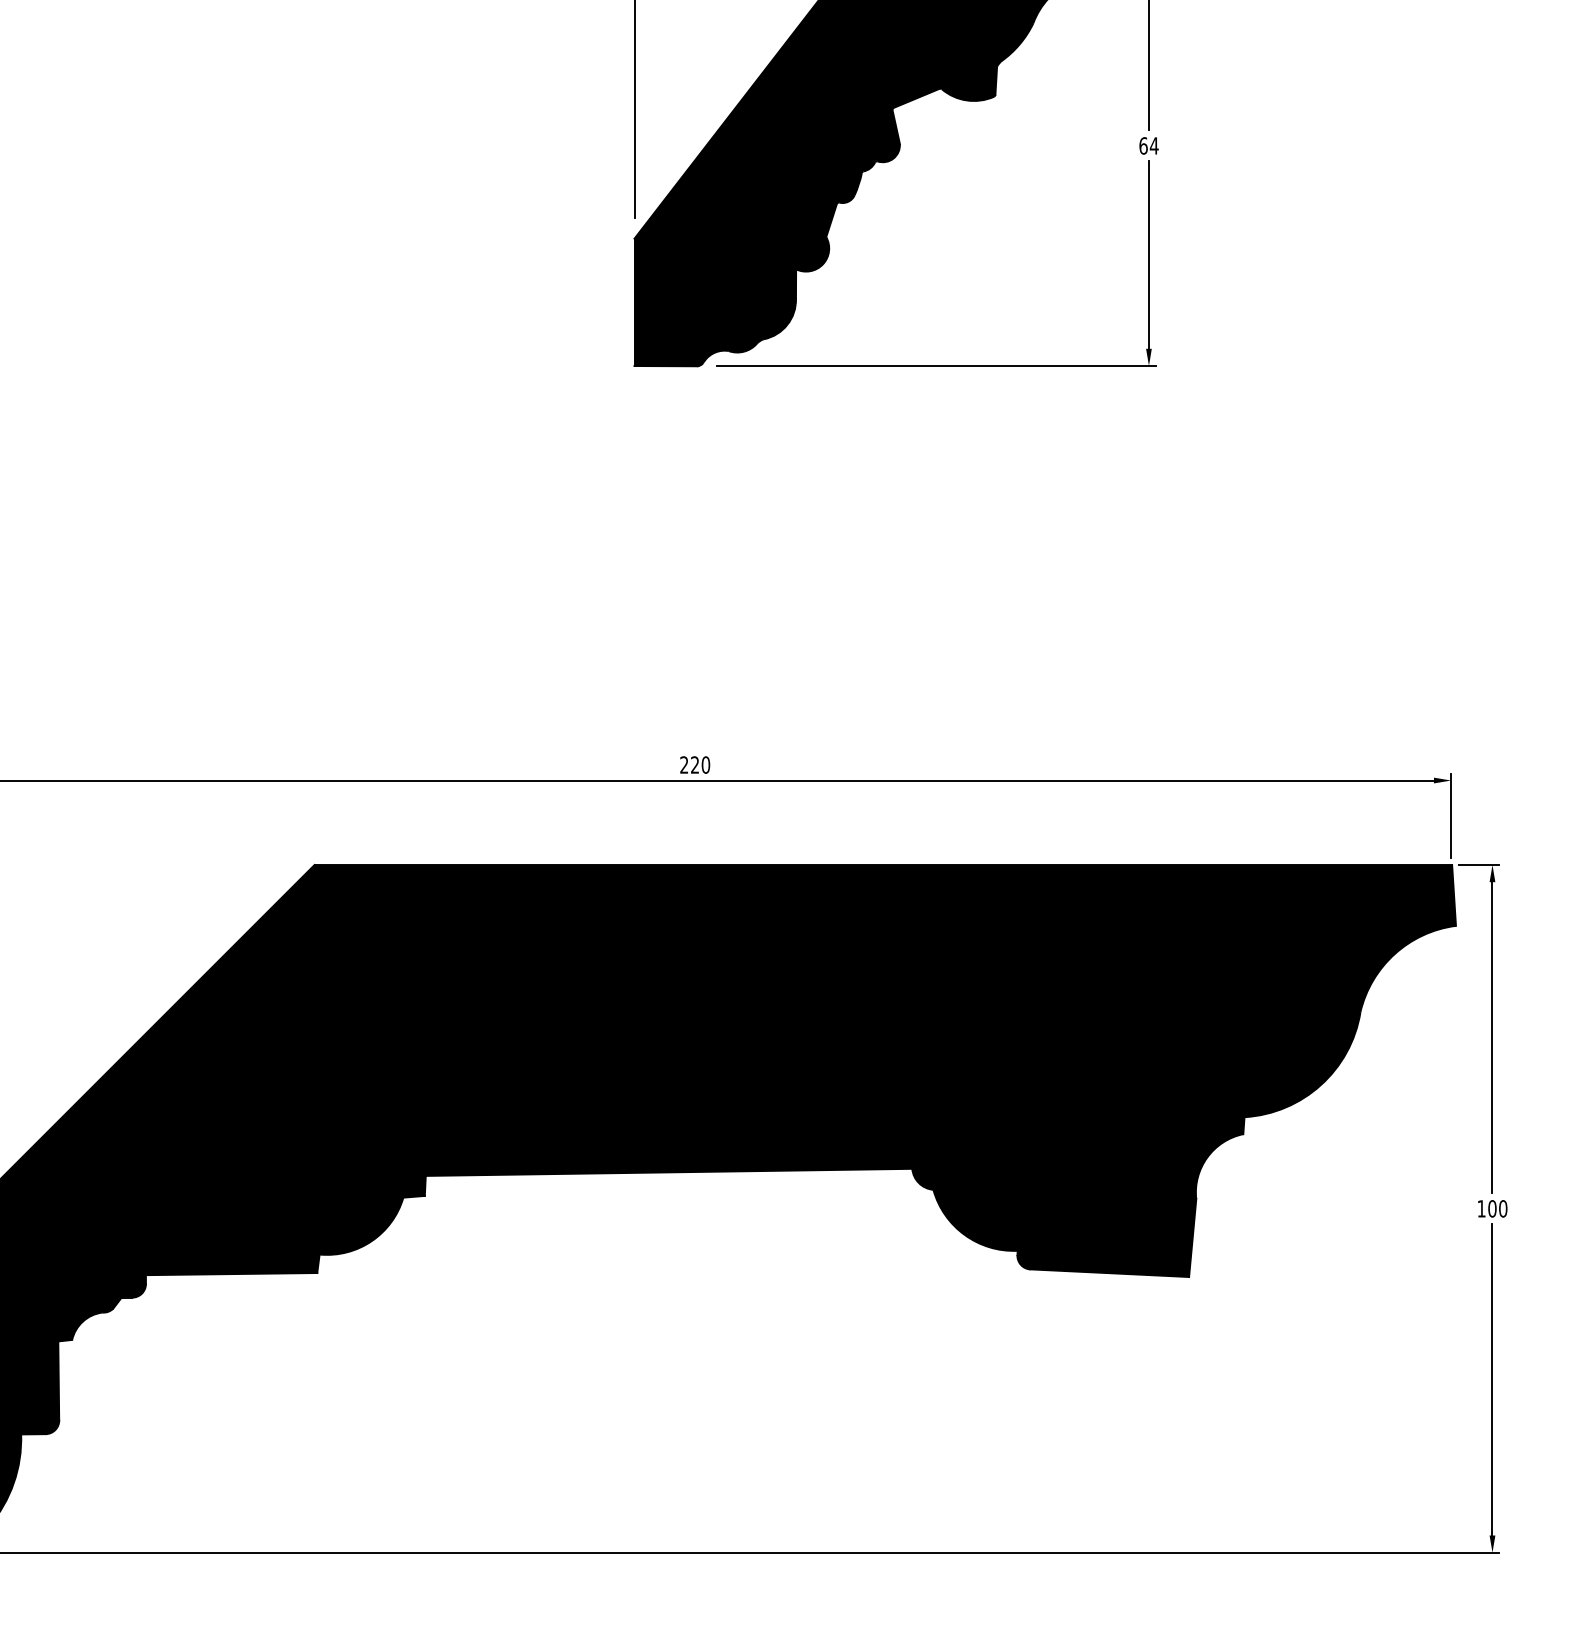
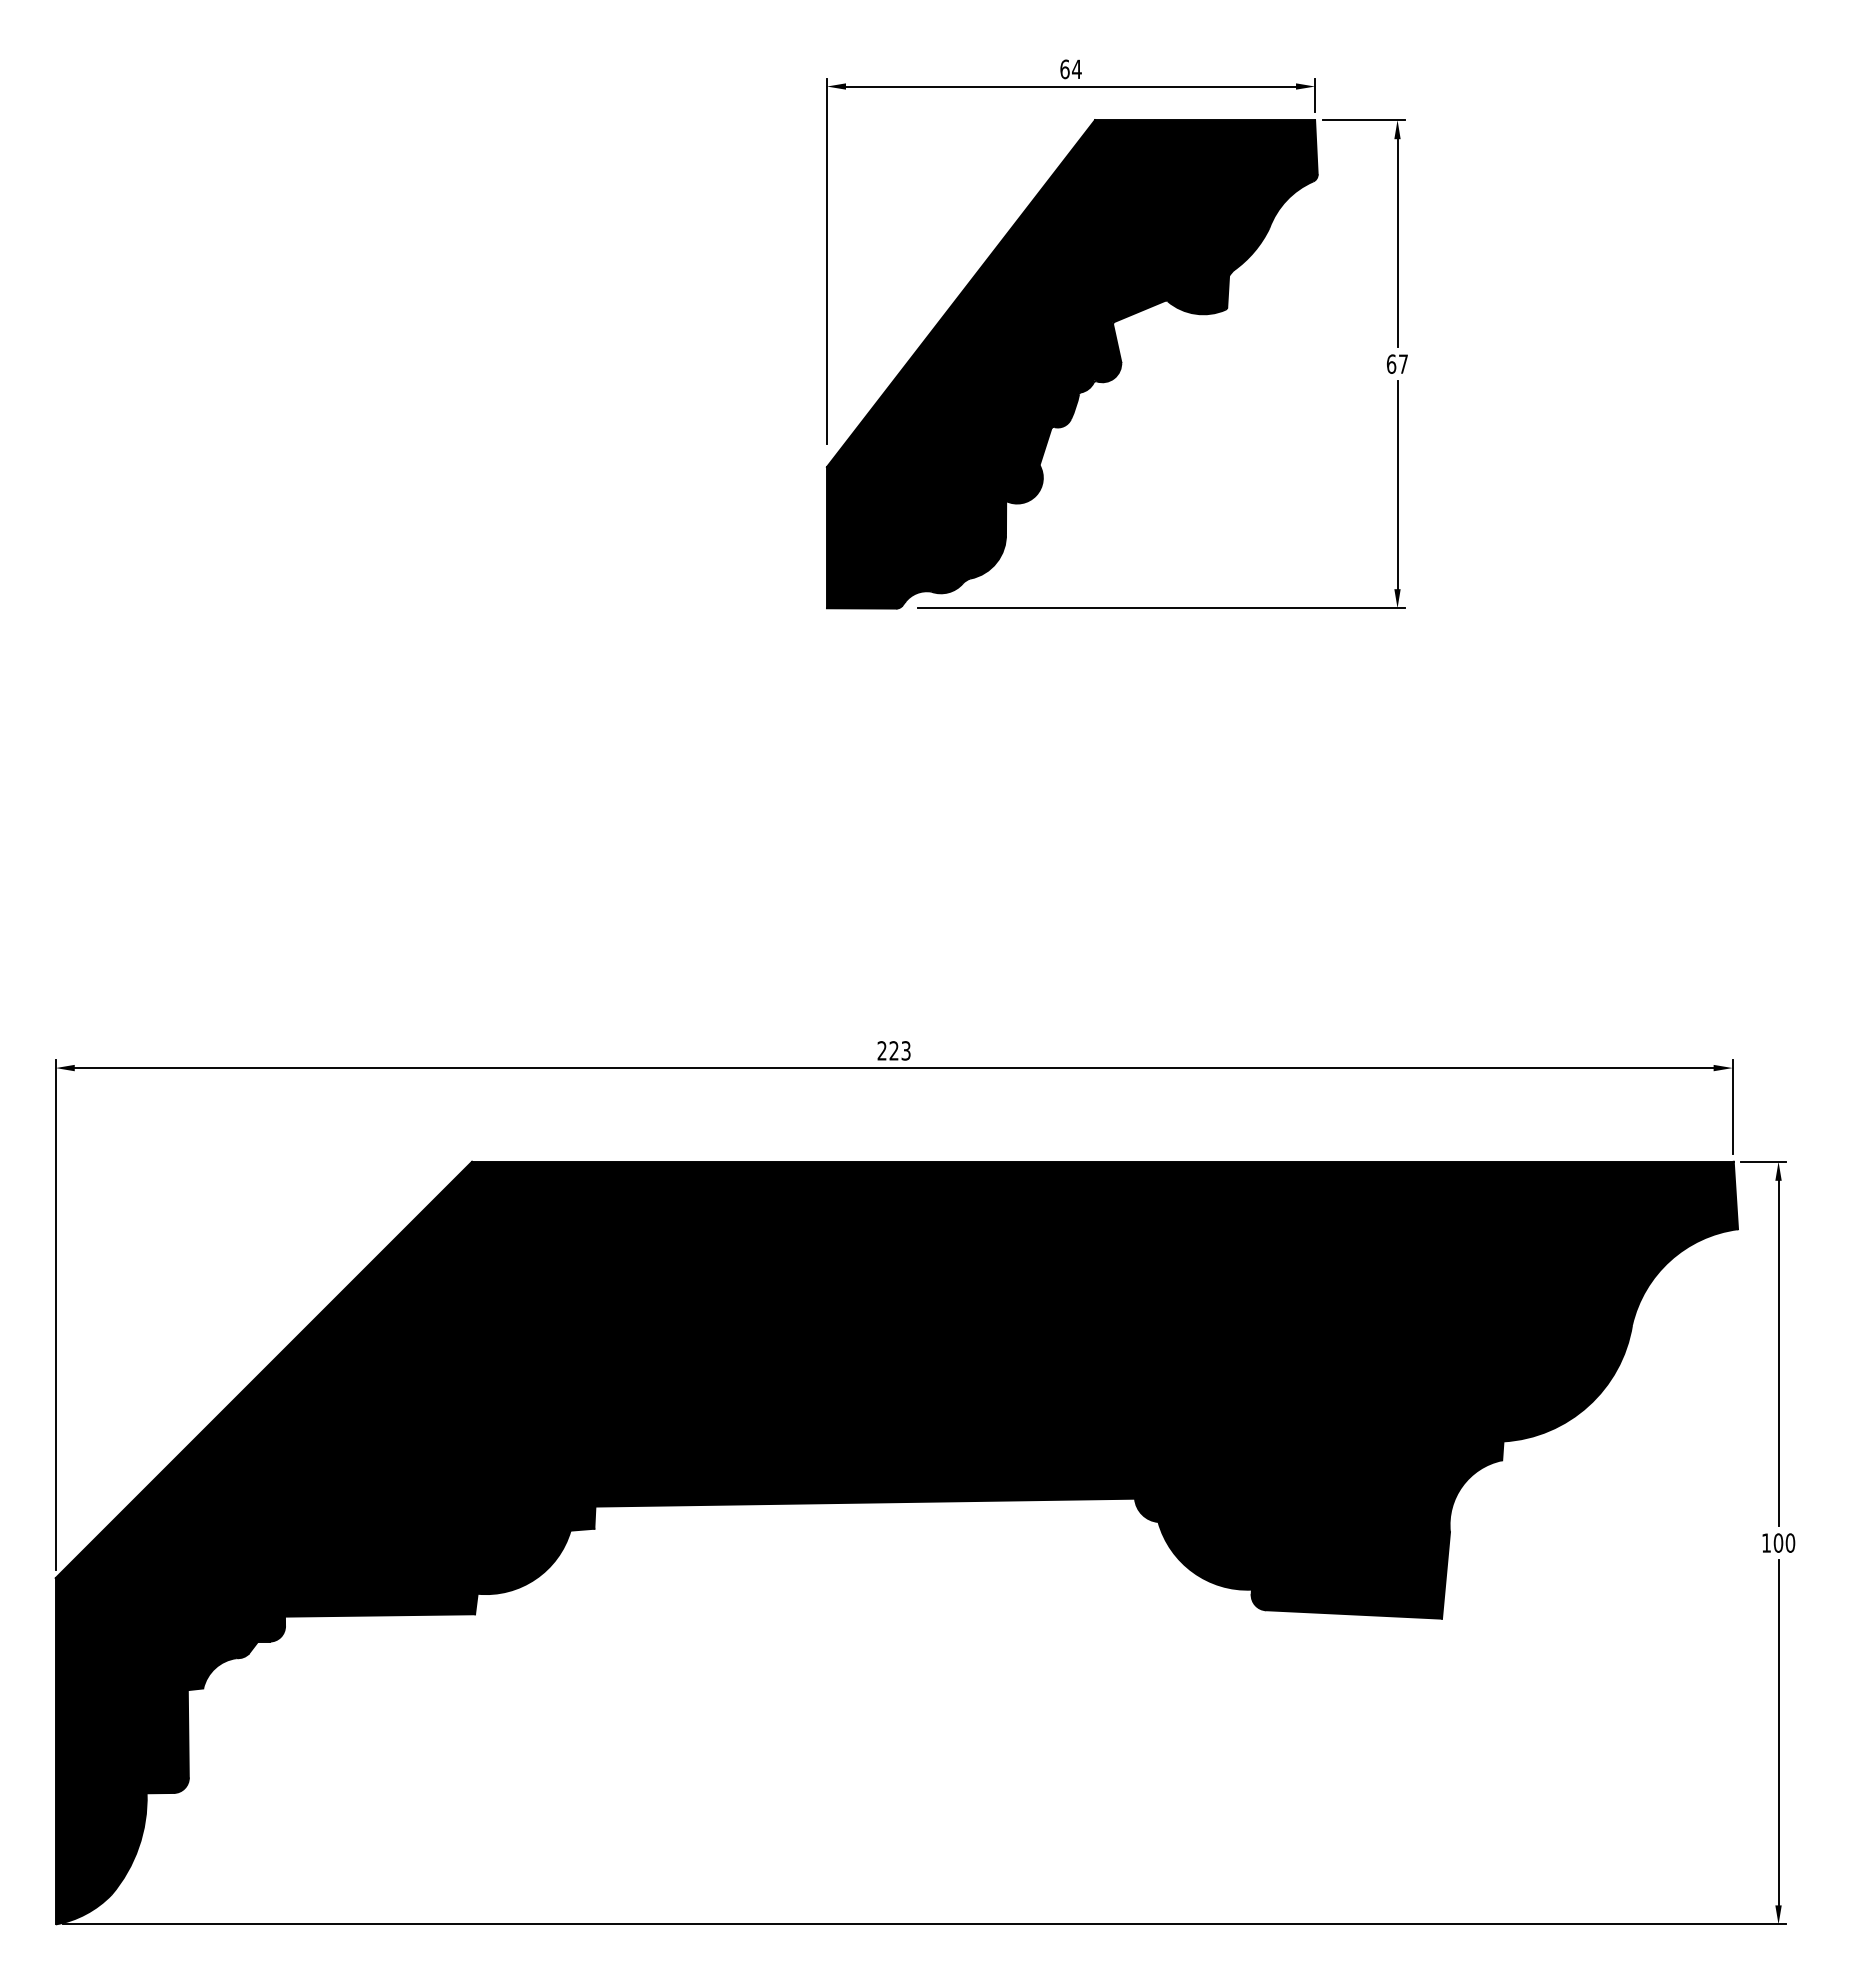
text: (1154, 145) -> (1403, 363), 64 -> 67
text: (705, 764) -> (905, 1050), 220 -> 223

